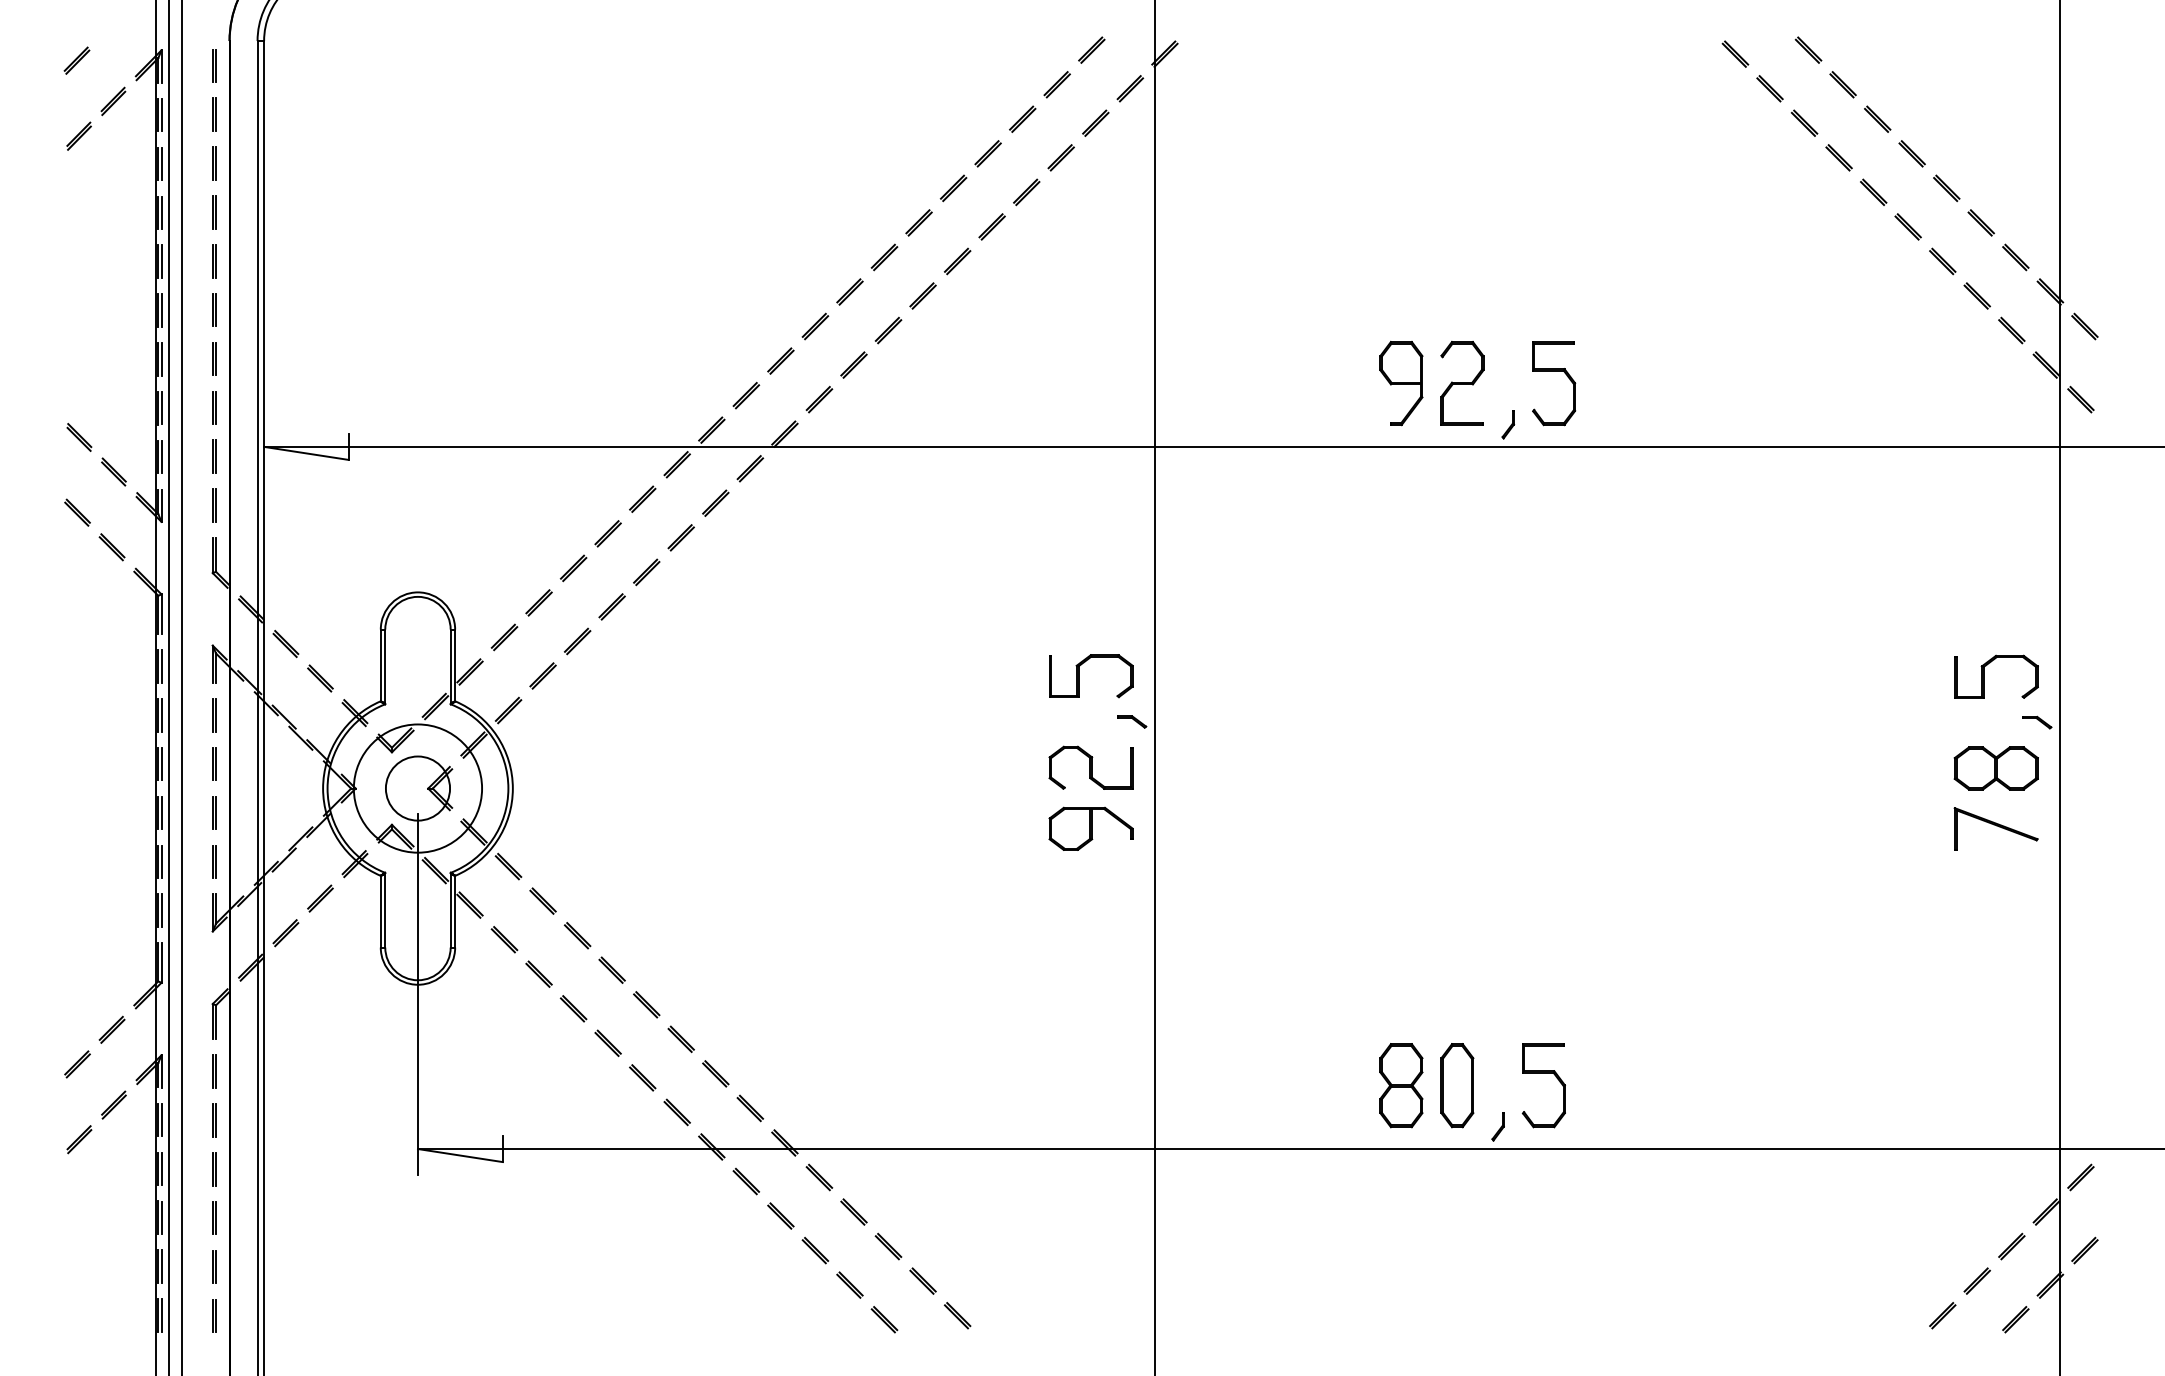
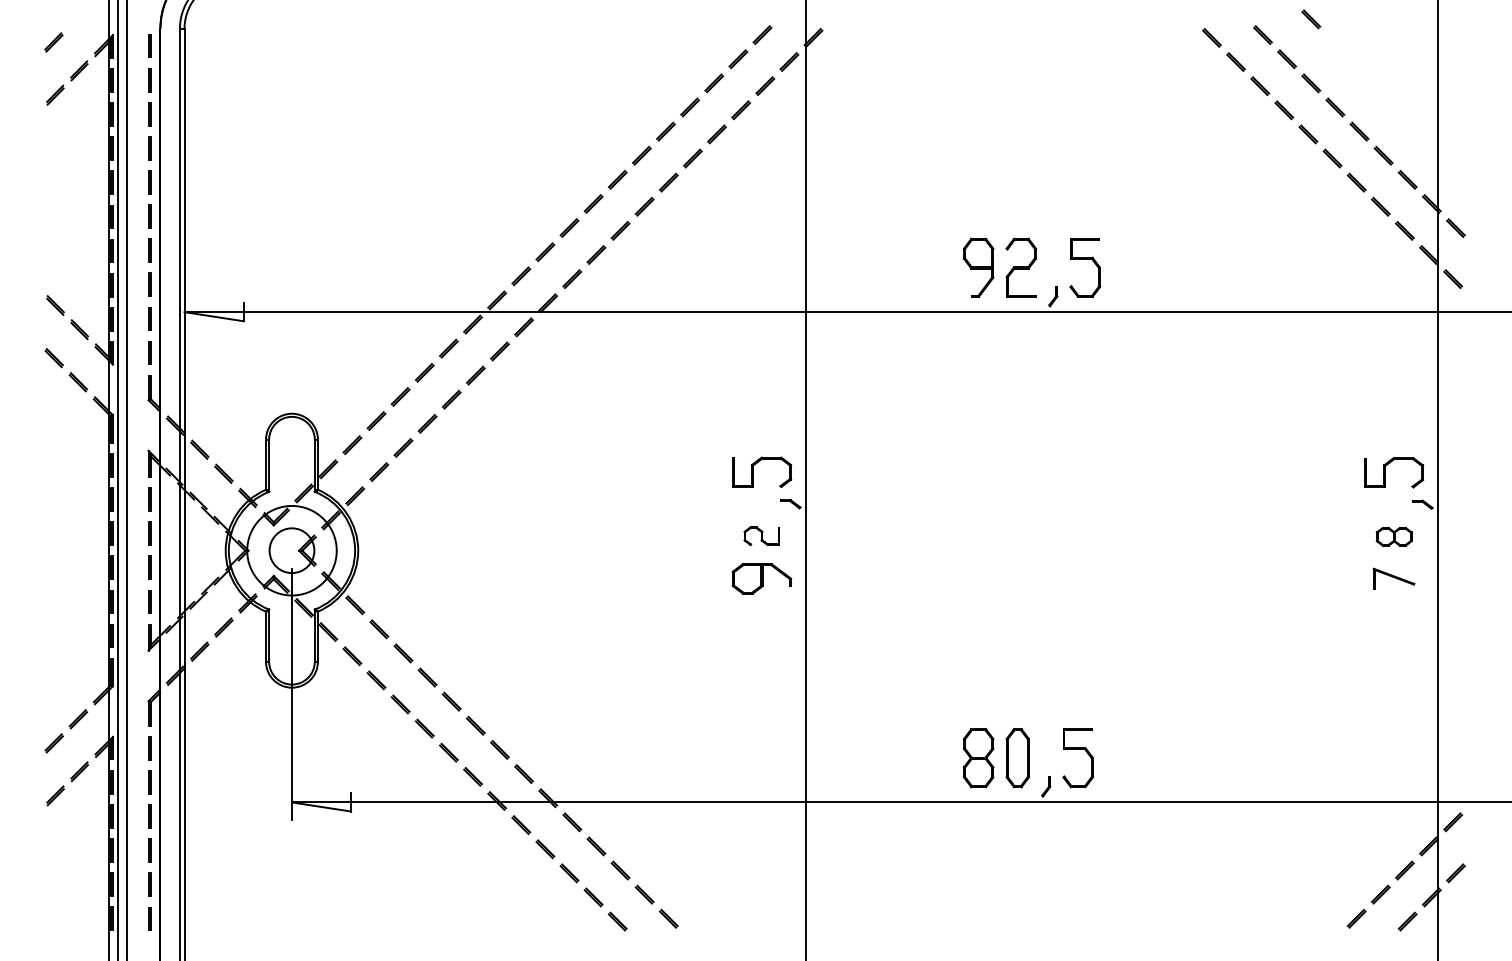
line: (1878, 27) -> (1311, 19), added
part: (1090, 766) -> (761, 535), size x0.6
part: (1996, 768) -> (1394, 536), size x0.6
part: (1995, 828) -> (1393, 578), size x0.7

